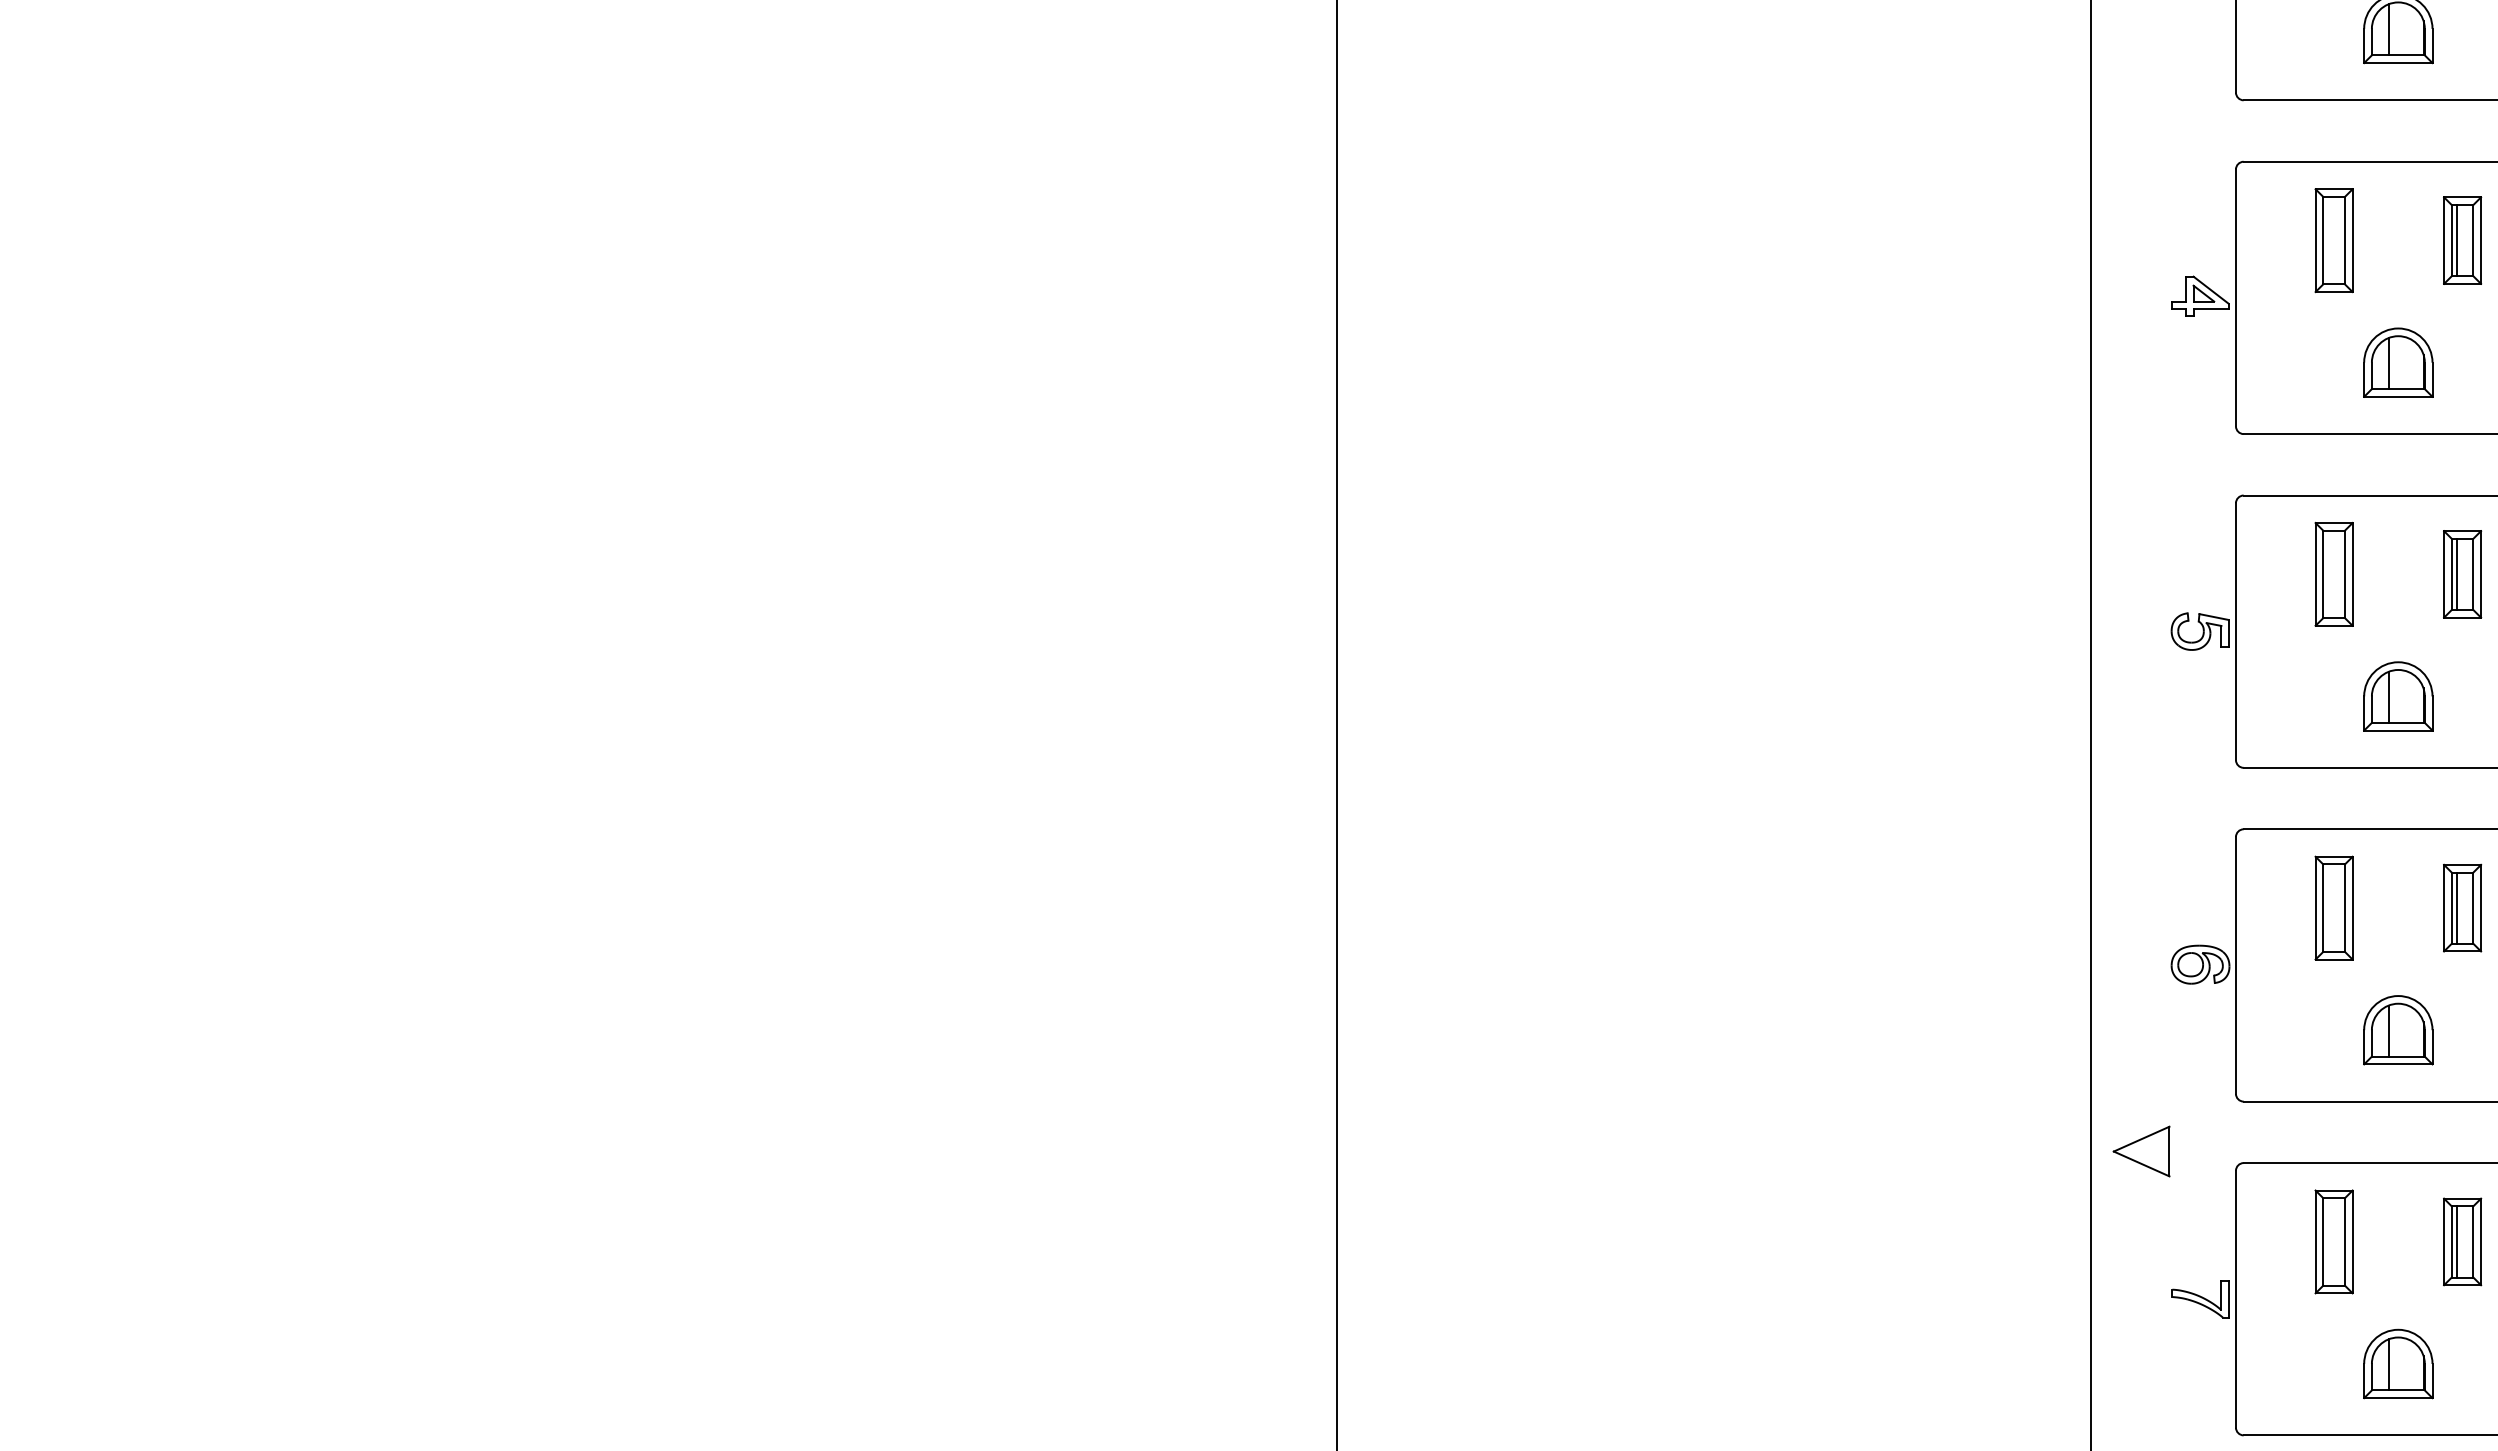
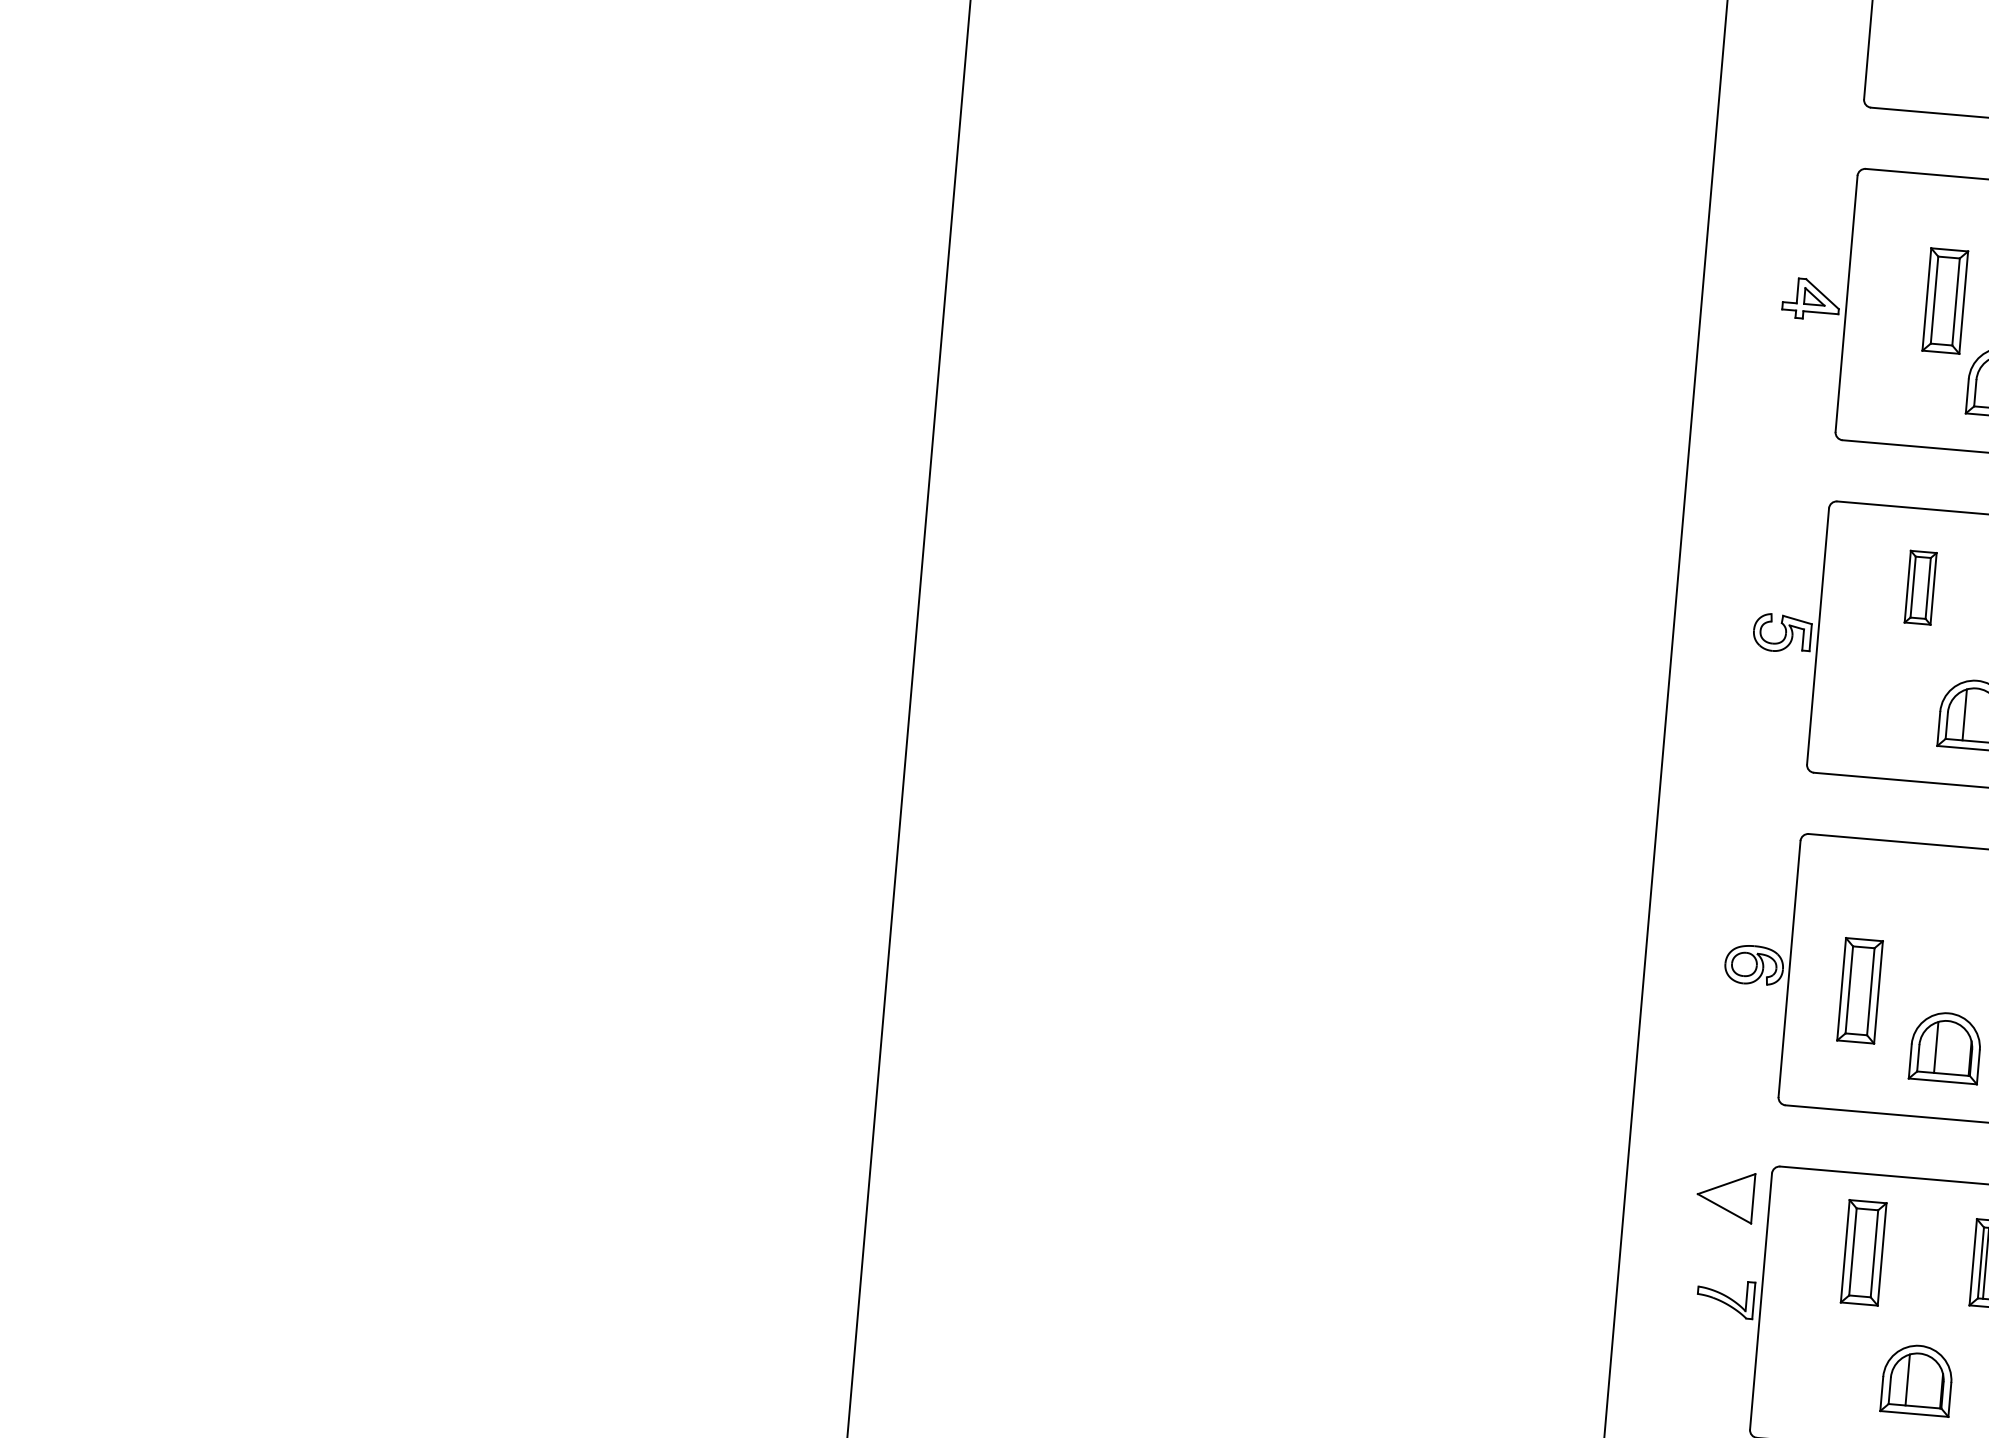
part: (2333, 240) -> (1944, 300), moved
part: (2333, 574) -> (1920, 587), size x0.7
part: (2333, 907) -> (1859, 990), moved
part: (2141, 1151) -> (1725, 1196), moved

